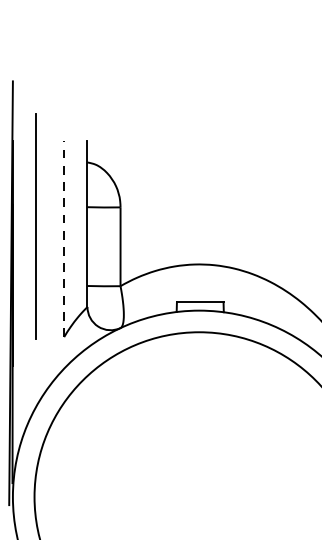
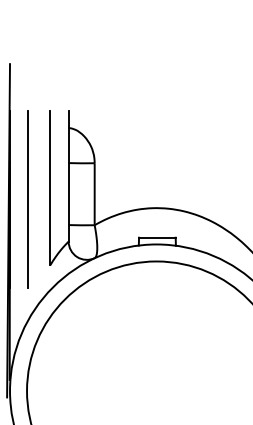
line: (35, 226) -> (27, 199), moved
line: (64, 238) -> (50, 187), dashed -> solid

